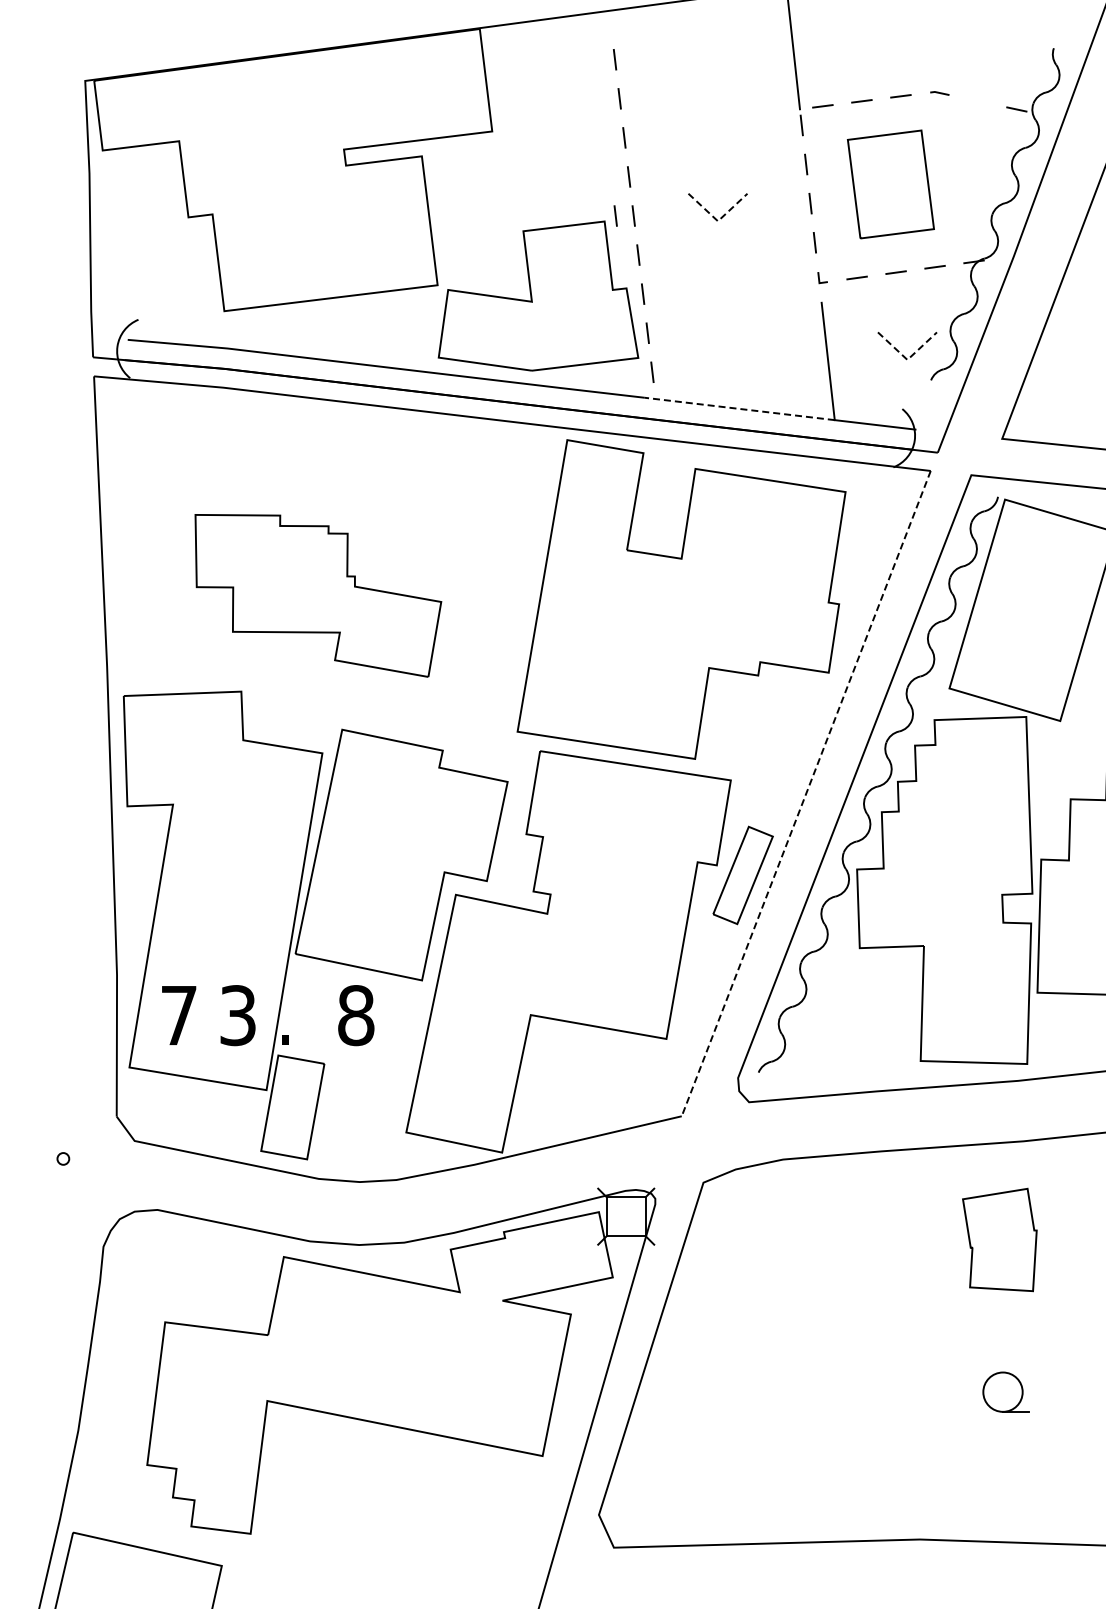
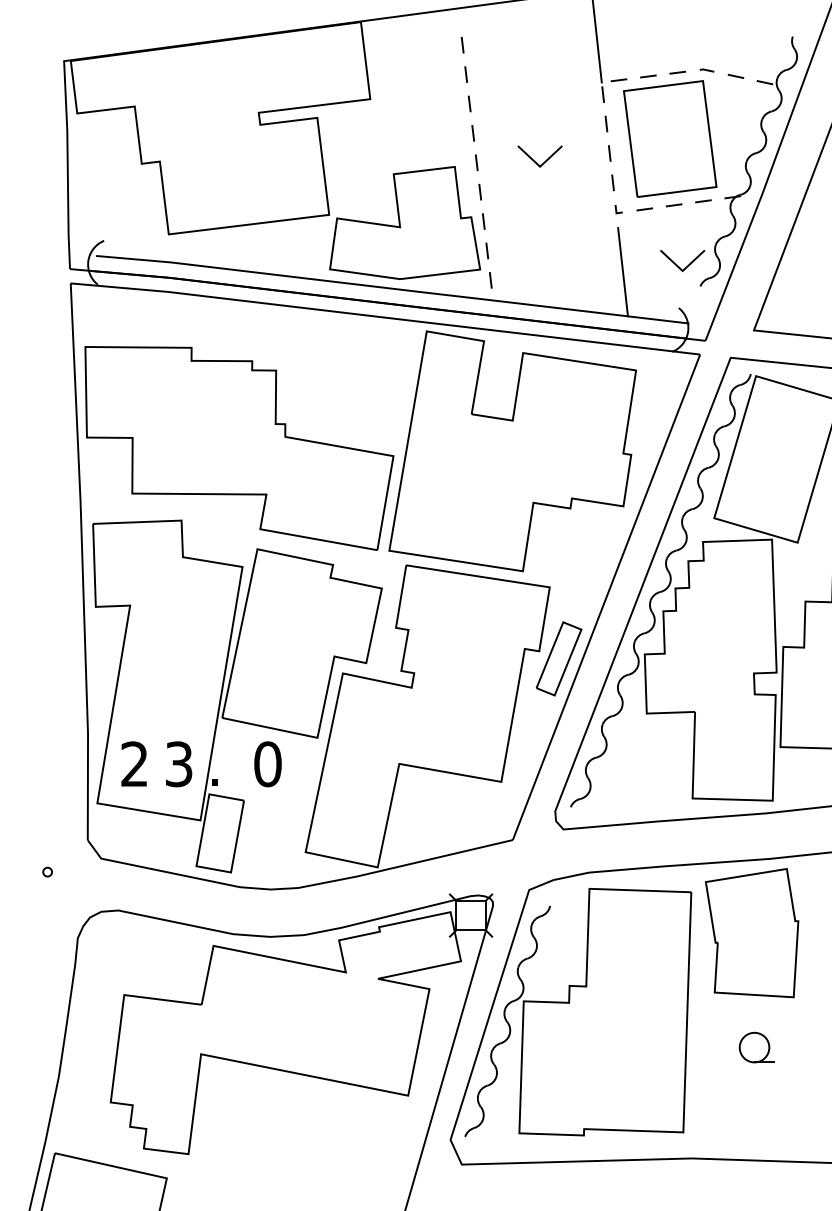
line: (977, 101) -> (735, 76), added
part: (890, 184) -> (669, 139), size x1.43
line: (615, 215) -> (463, 162), removed
line: (717, 221) -> (539, 166), dashed -> solid
line: (907, 359) -> (682, 270), dashed -> solid
line: (739, 408) -> (556, 307), dashed -> solid
part: (318, 595) -> (239, 448), size x1.67
line: (806, 793) -> (606, 597), dashed -> solid
text: (178, 1014) -> (134, 763), 7 -> 2
text: (356, 1015) -> (268, 764), 8 -> 0
part: (999, 1239) -> (751, 932), size x1.67
part: (768, 1345) -> (578, 1012), added

